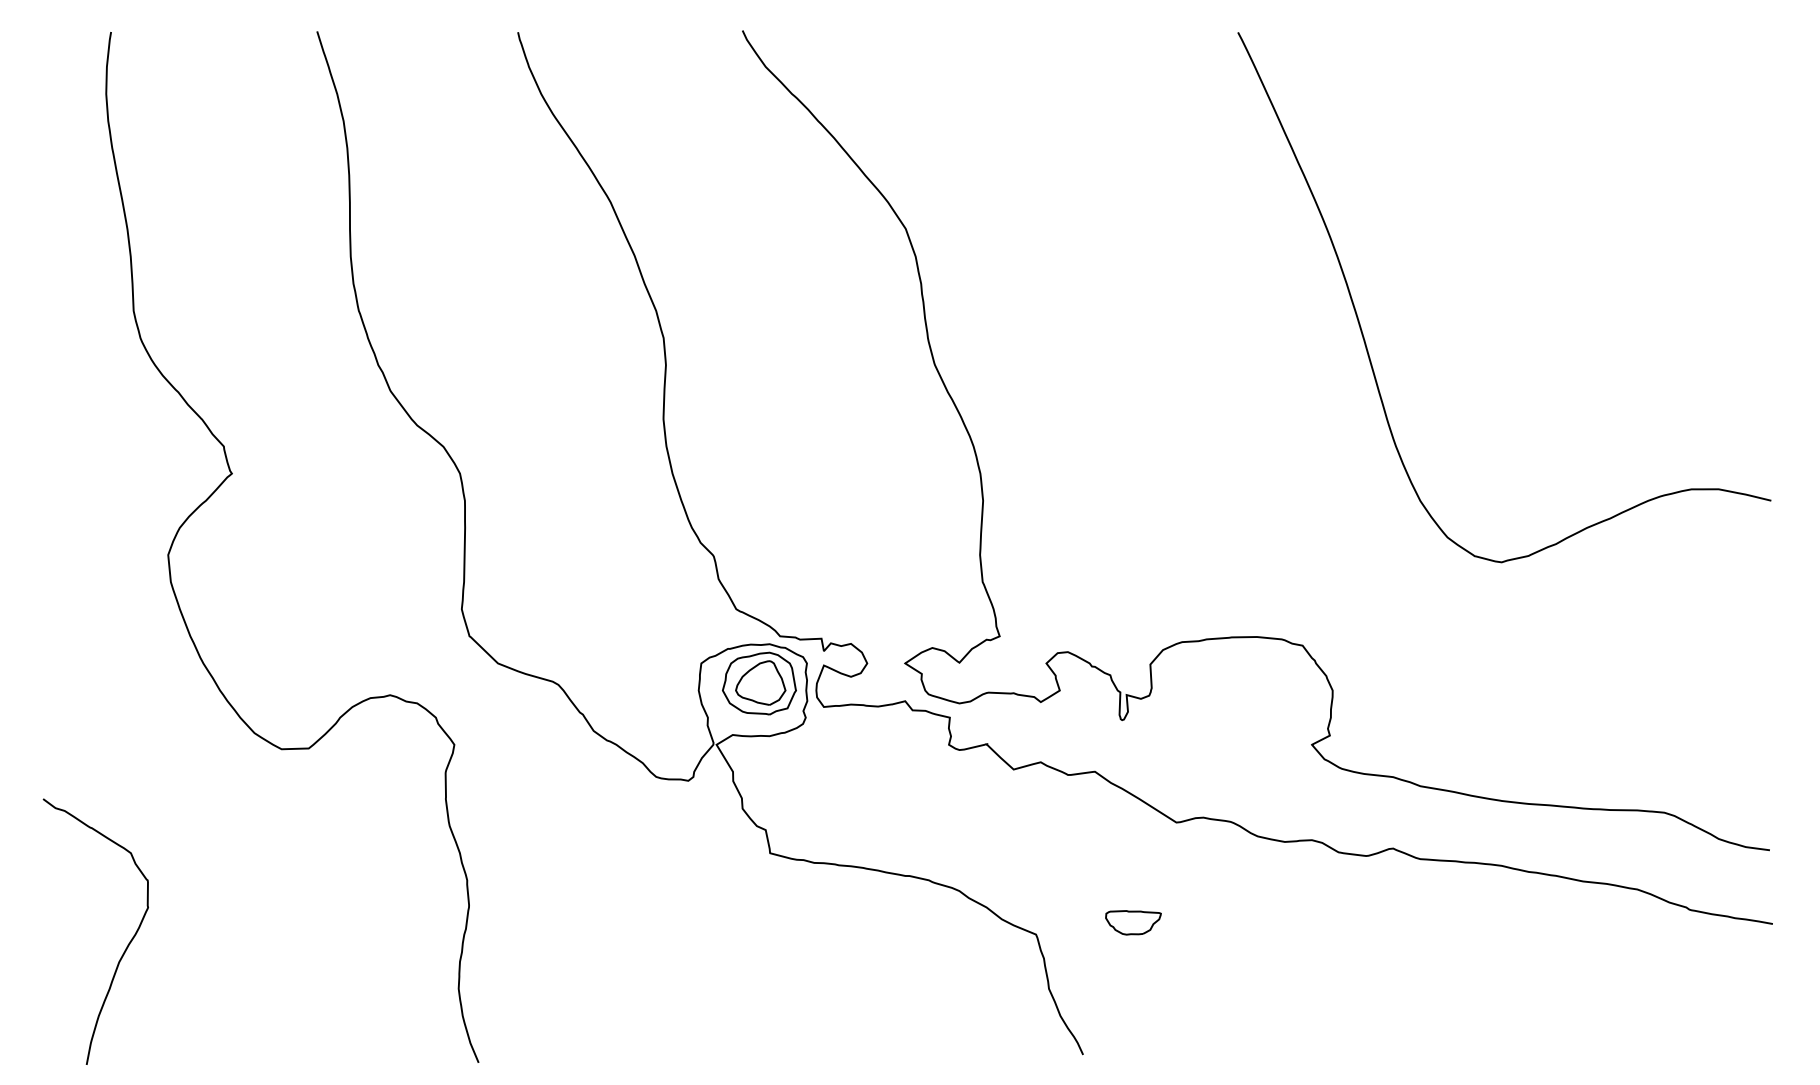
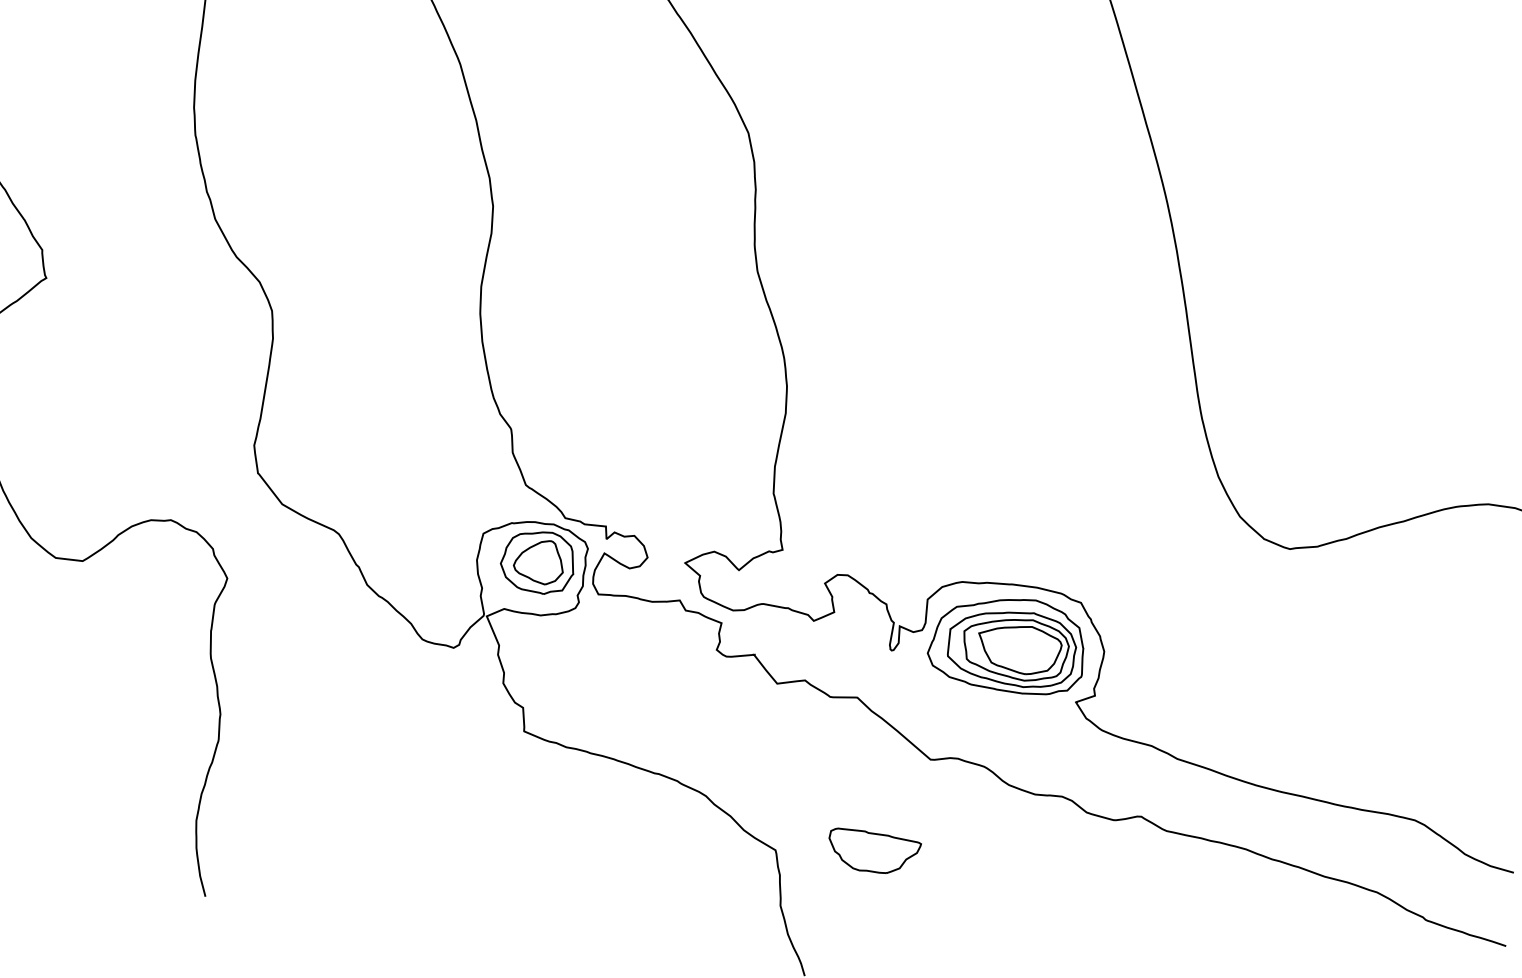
part: (1235, 696) -> (1007, 643), added
part: (1133, 922) -> (873, 852), size x1.67

